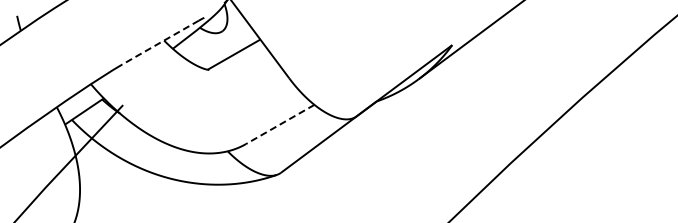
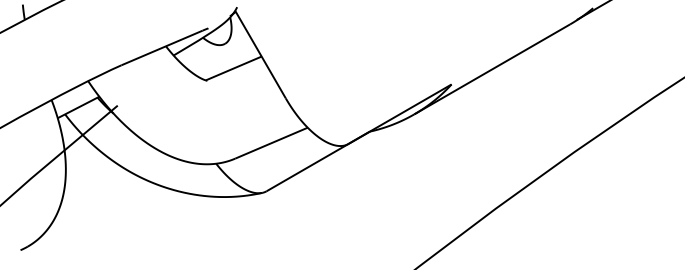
line: (159, 43) -> (161, 48), dashed -> solid
line: (280, 124) -> (271, 143), dashed -> solid

